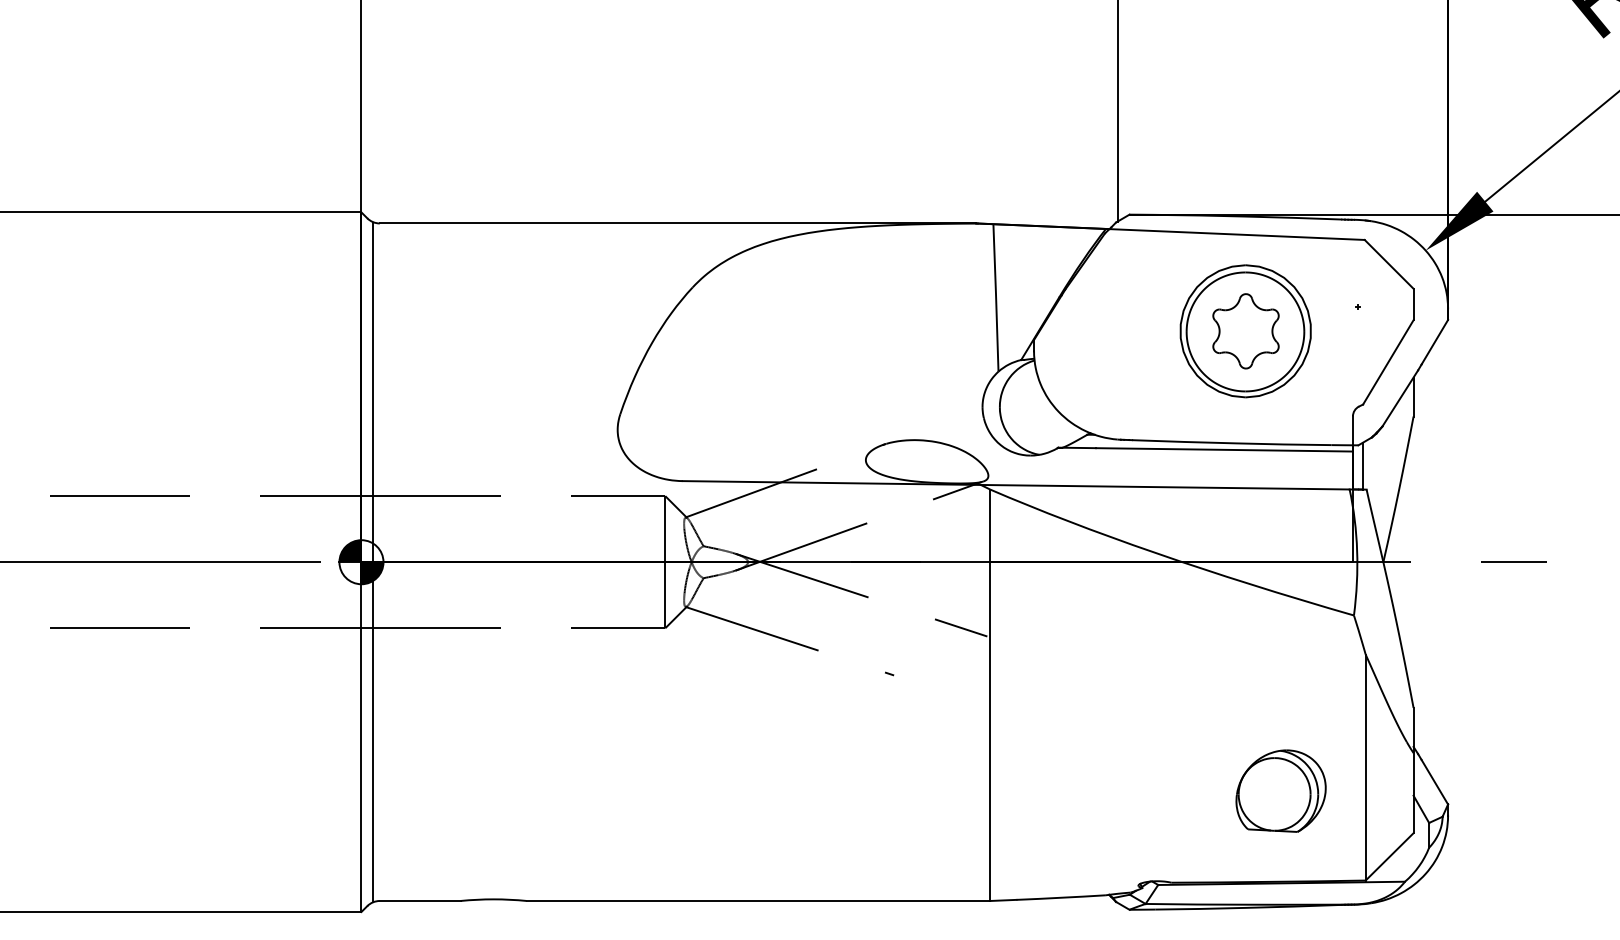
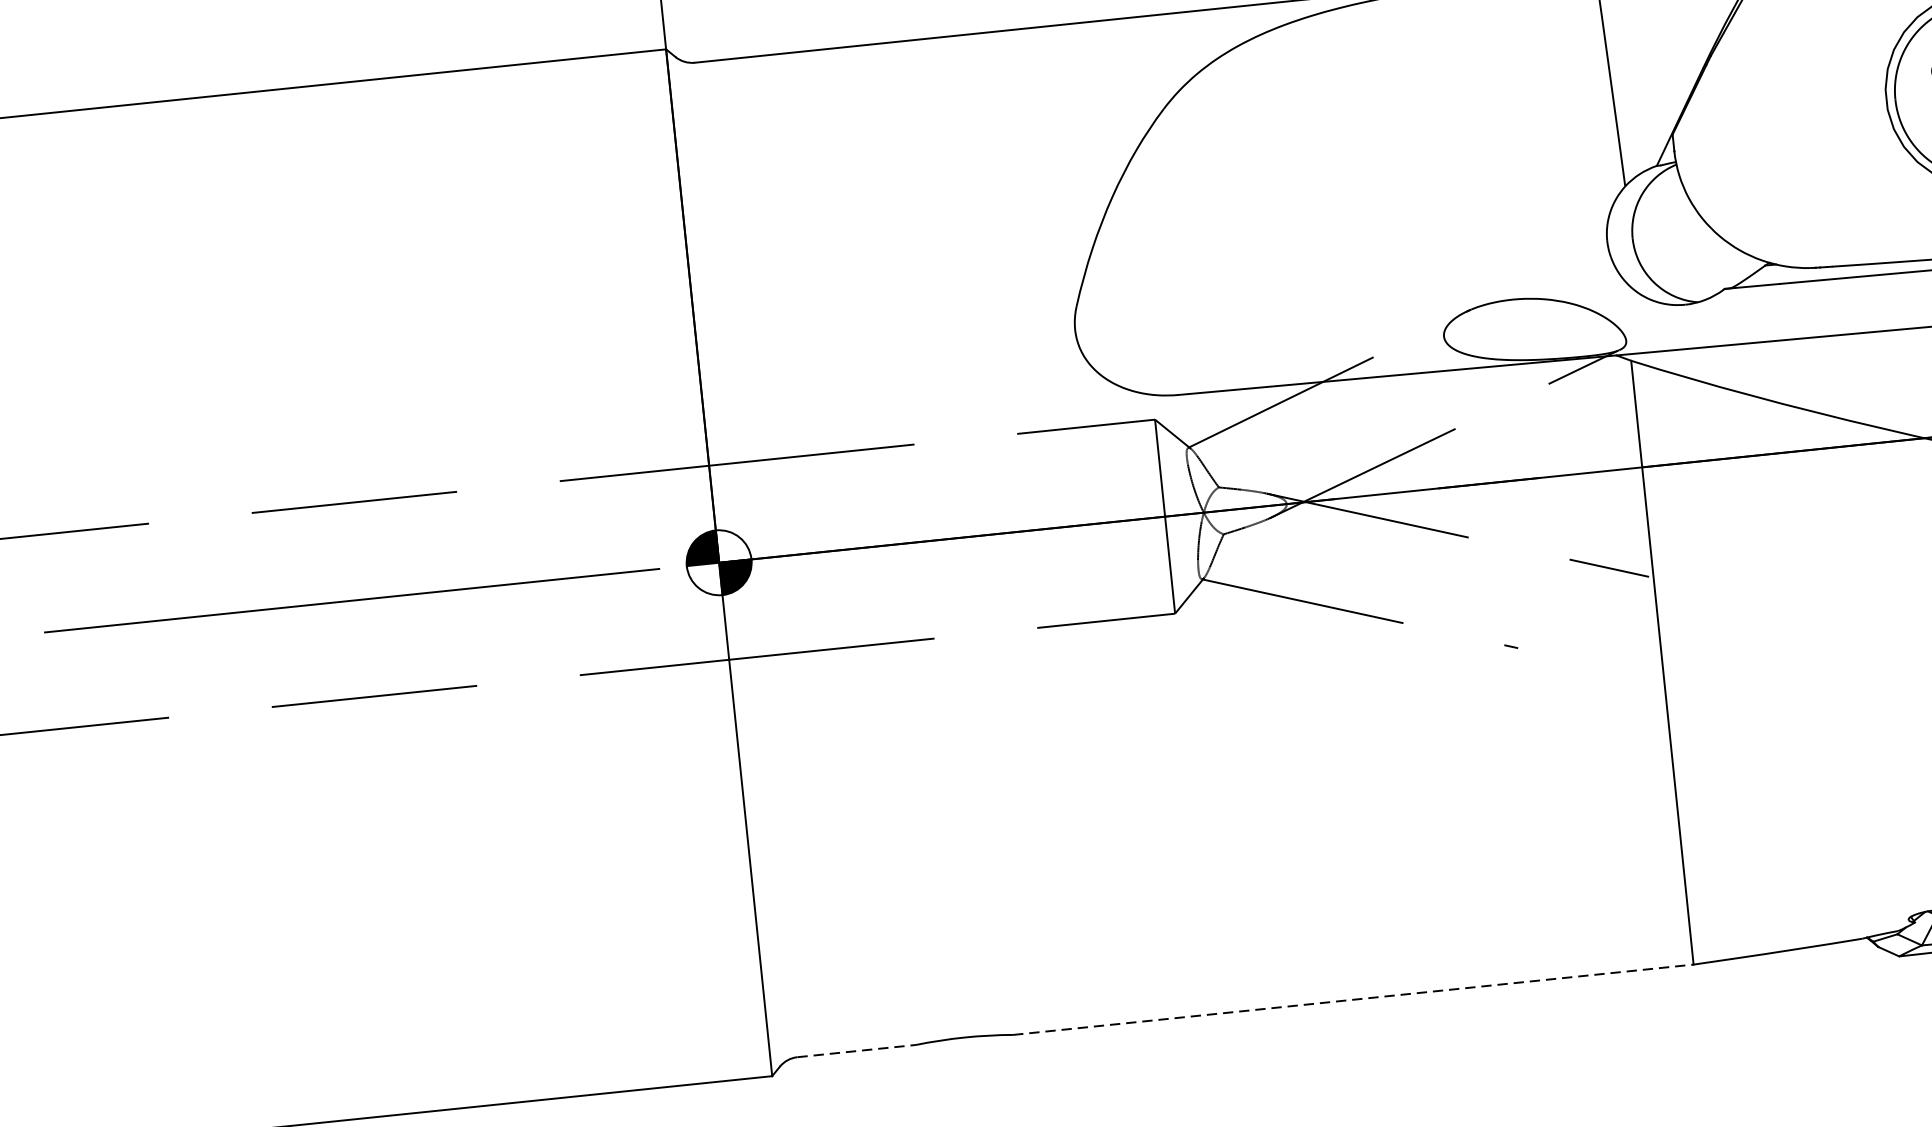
line: (372, 561) -> (735, 560), removed
line: (420, 900) -> (857, 1050), solid -> dashed
line: (758, 900) -> (1353, 999), solid -> dashed

